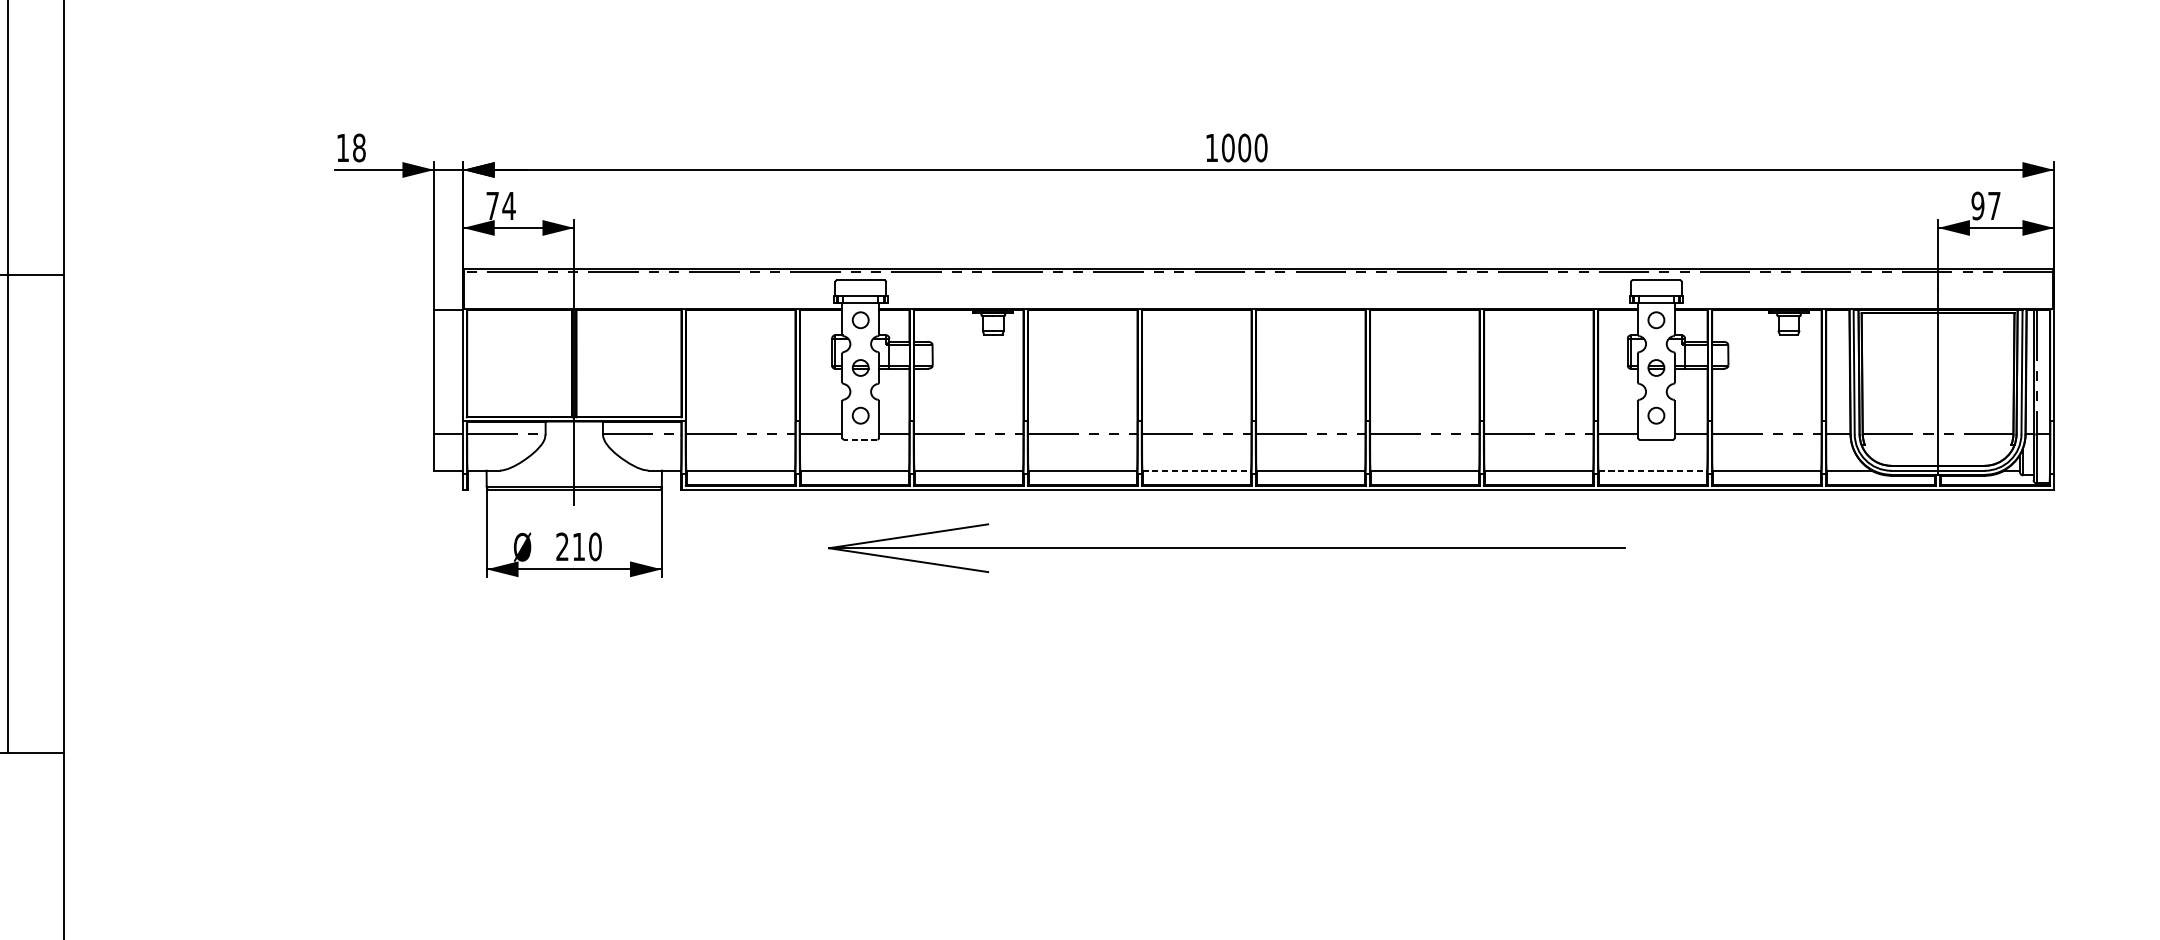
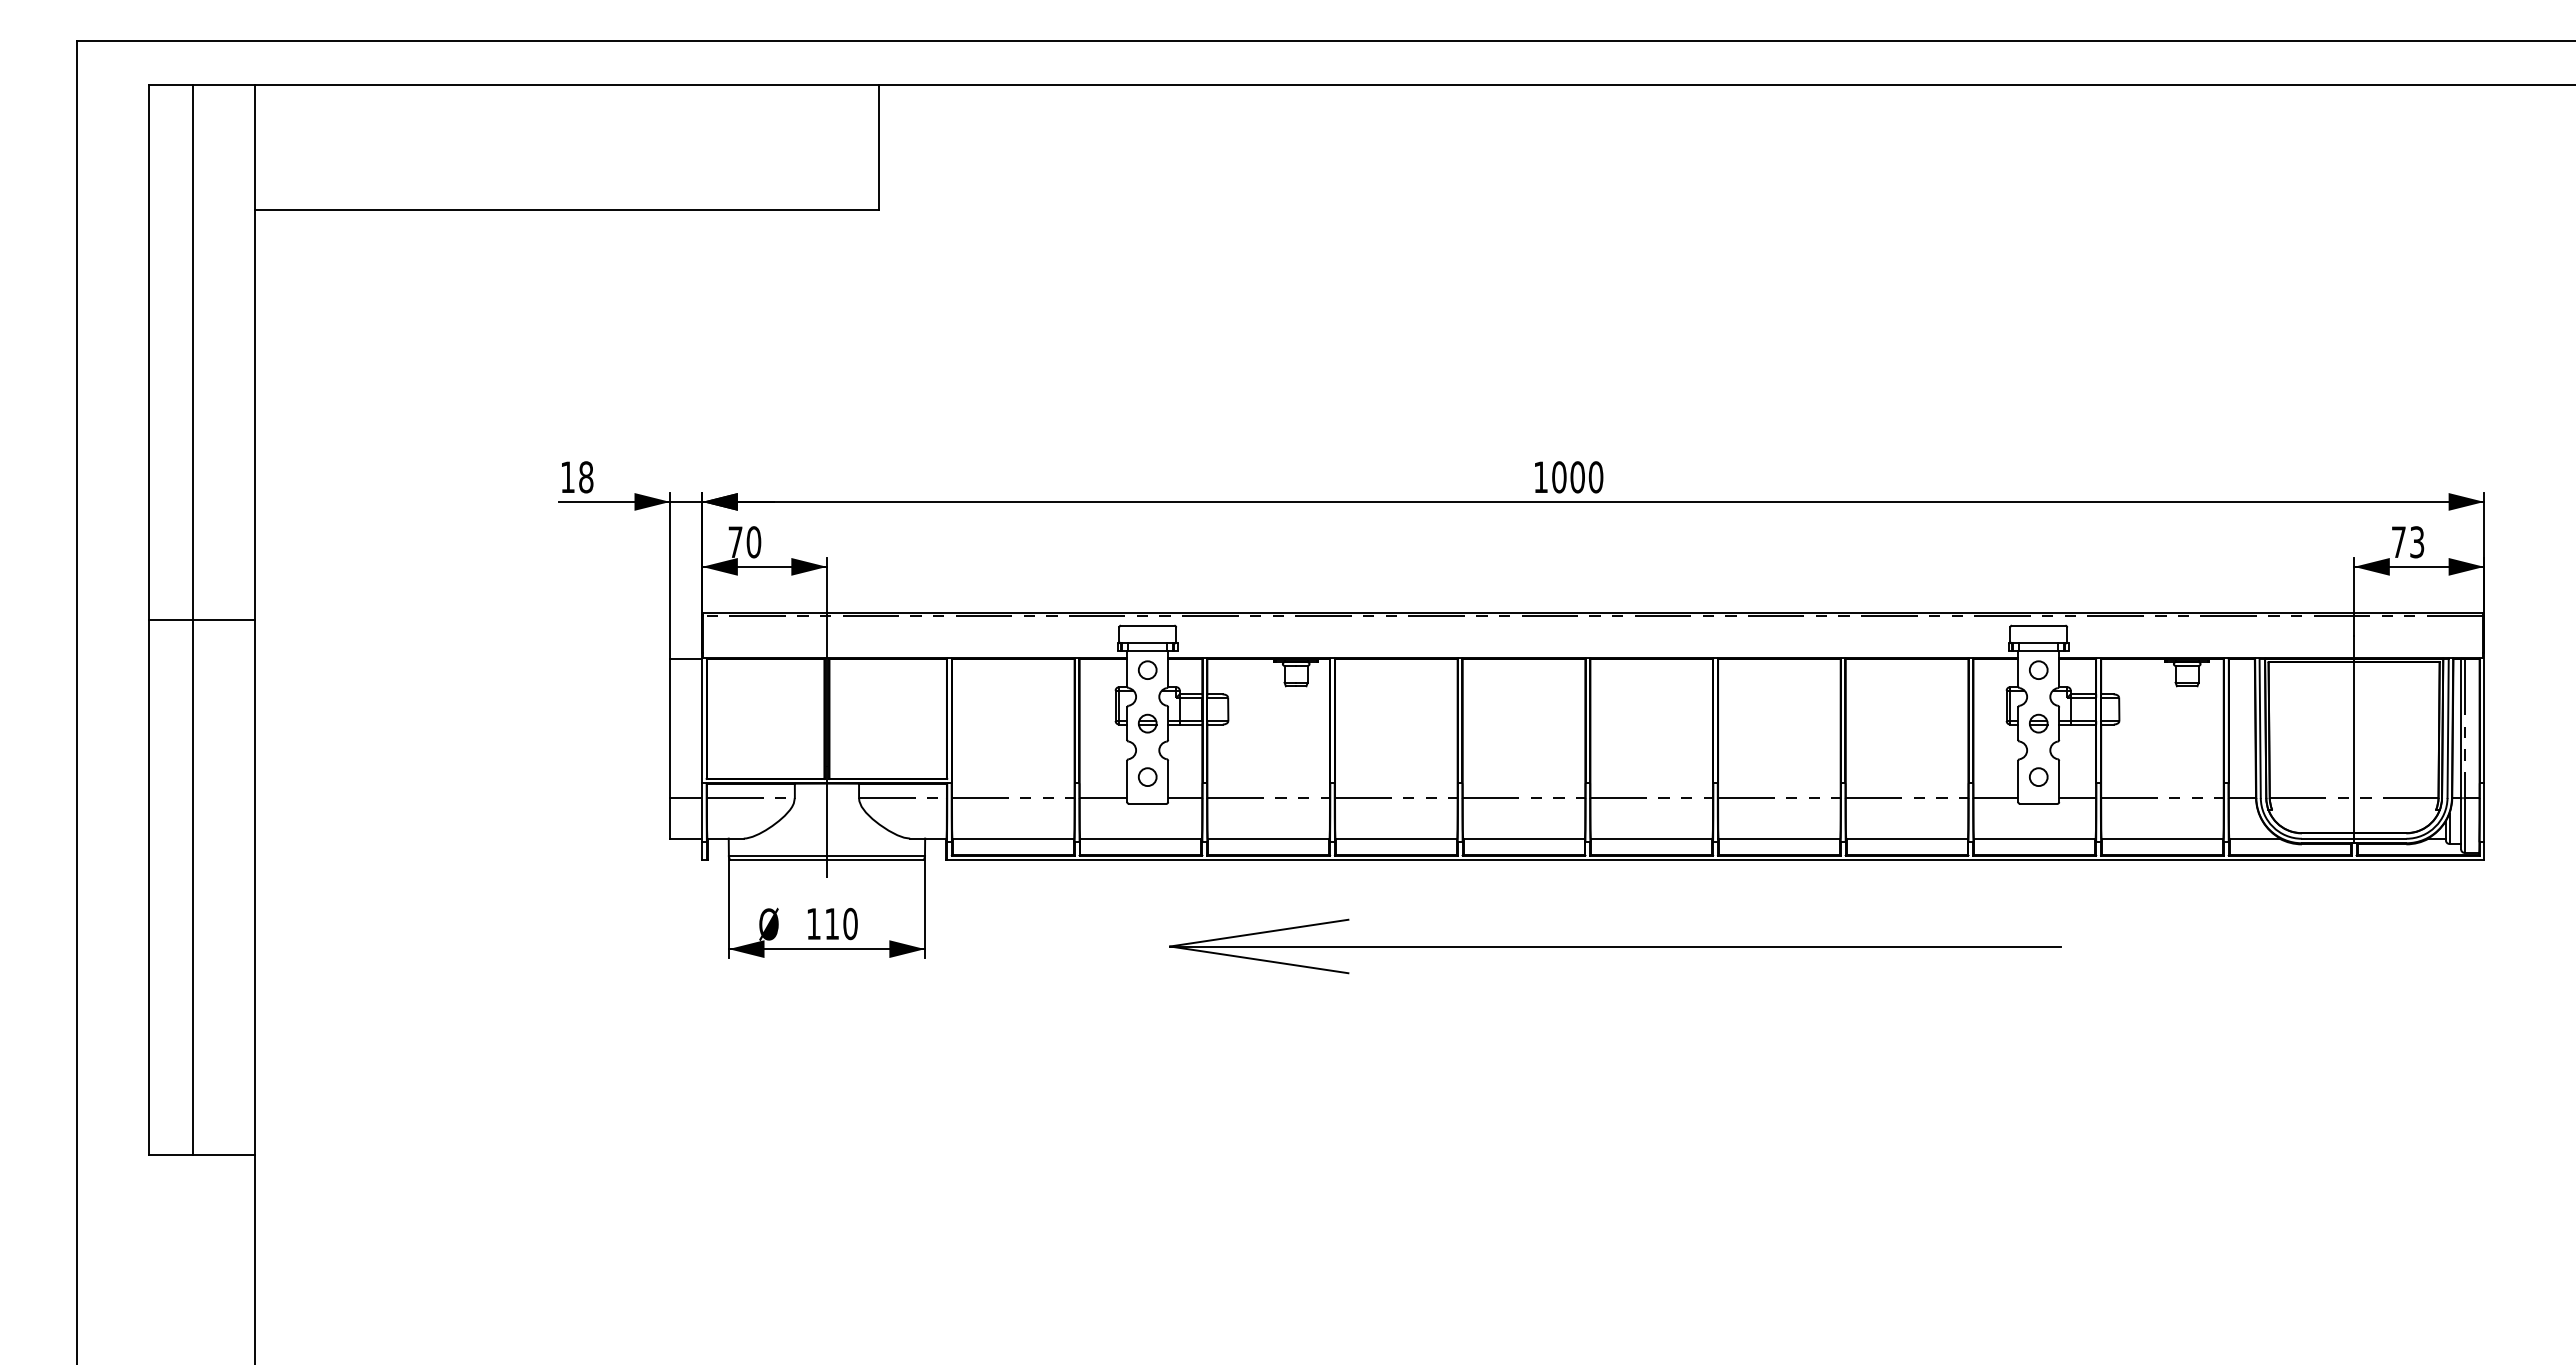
text: (508, 206) -> (753, 542), 74 -> 70
text: (1985, 206) -> (2407, 542), 97 -> 73
line: (860, 439) -> (1147, 803), dashed -> solid
line: (1197, 470) -> (1524, 838), dashed -> solid
line: (1652, 470) -> (2034, 838), dashed -> solid
text: (562, 546) -> (813, 923), 210 -> 110
part: (1226, 548) -> (1615, 946), moved

